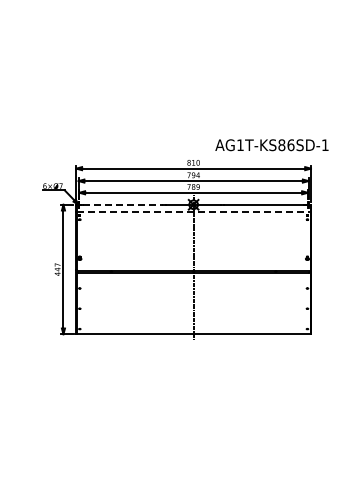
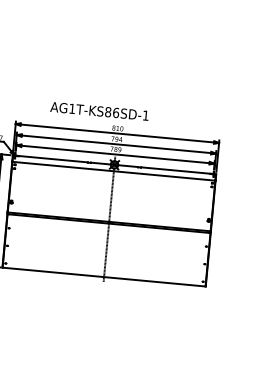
text: (271, 145) -> (99, 111), moved
line: (122, 204) -> (52, 158), dashed -> solid
line: (194, 212) -> (114, 171), dashed -> solid

